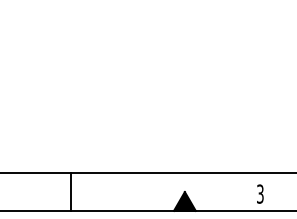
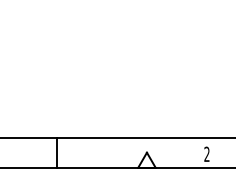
text: (260, 193) -> (207, 153), 3 -> 2
fill: (184, 201) -> (146, 160), removed

